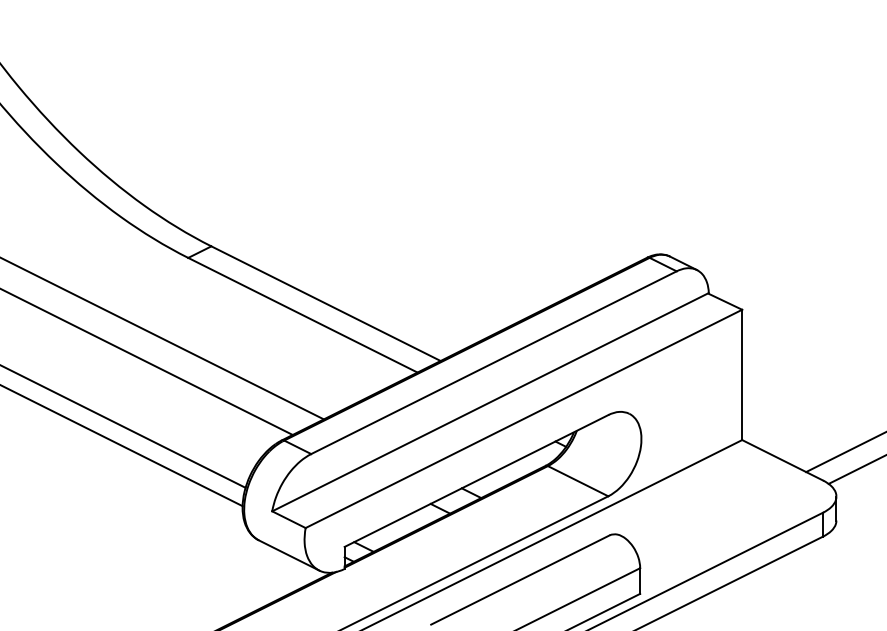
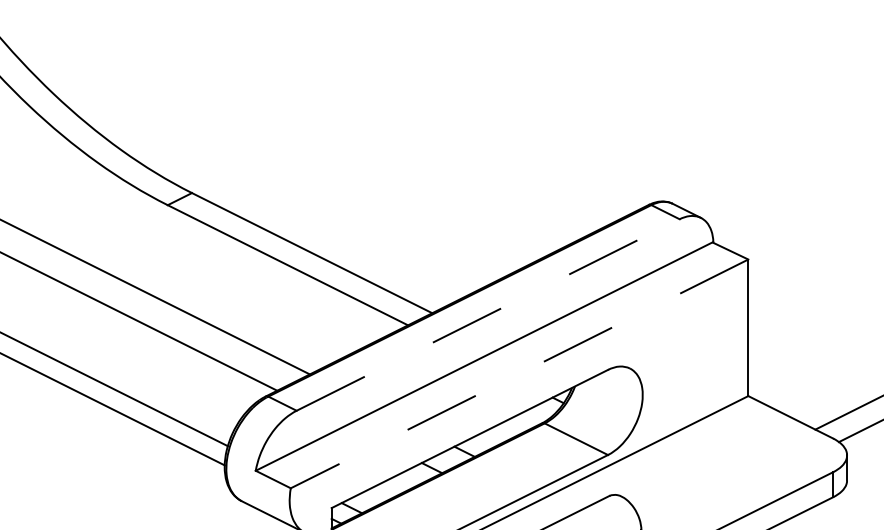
line: (494, 362) -> (488, 314), solid -> dashed
line: (523, 419) -> (519, 374), solid -> dashed

